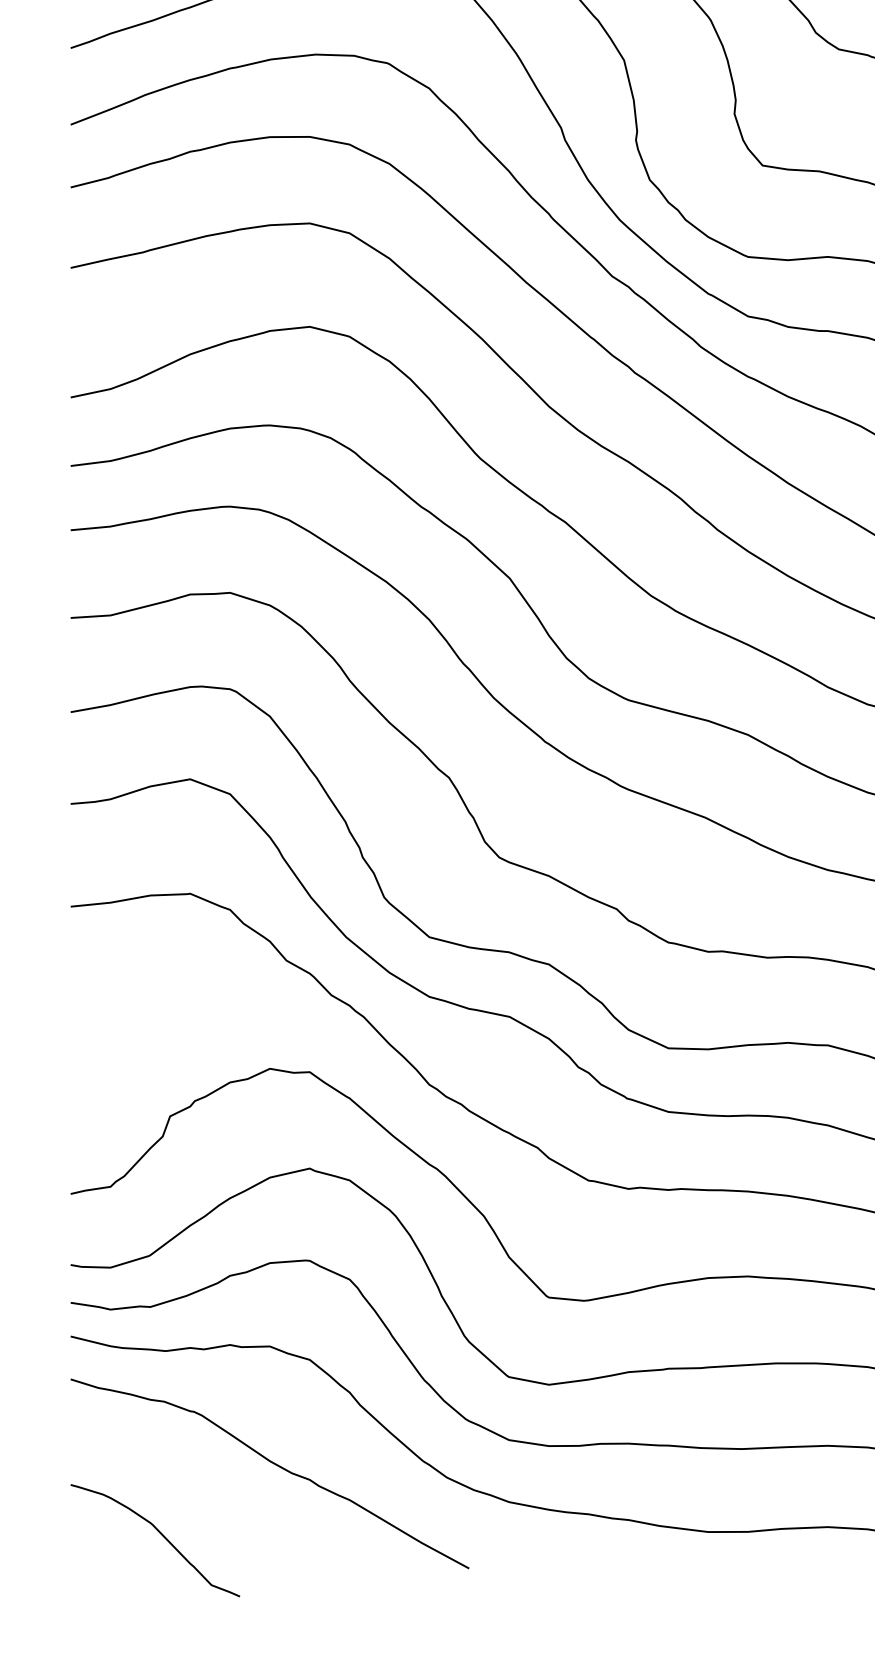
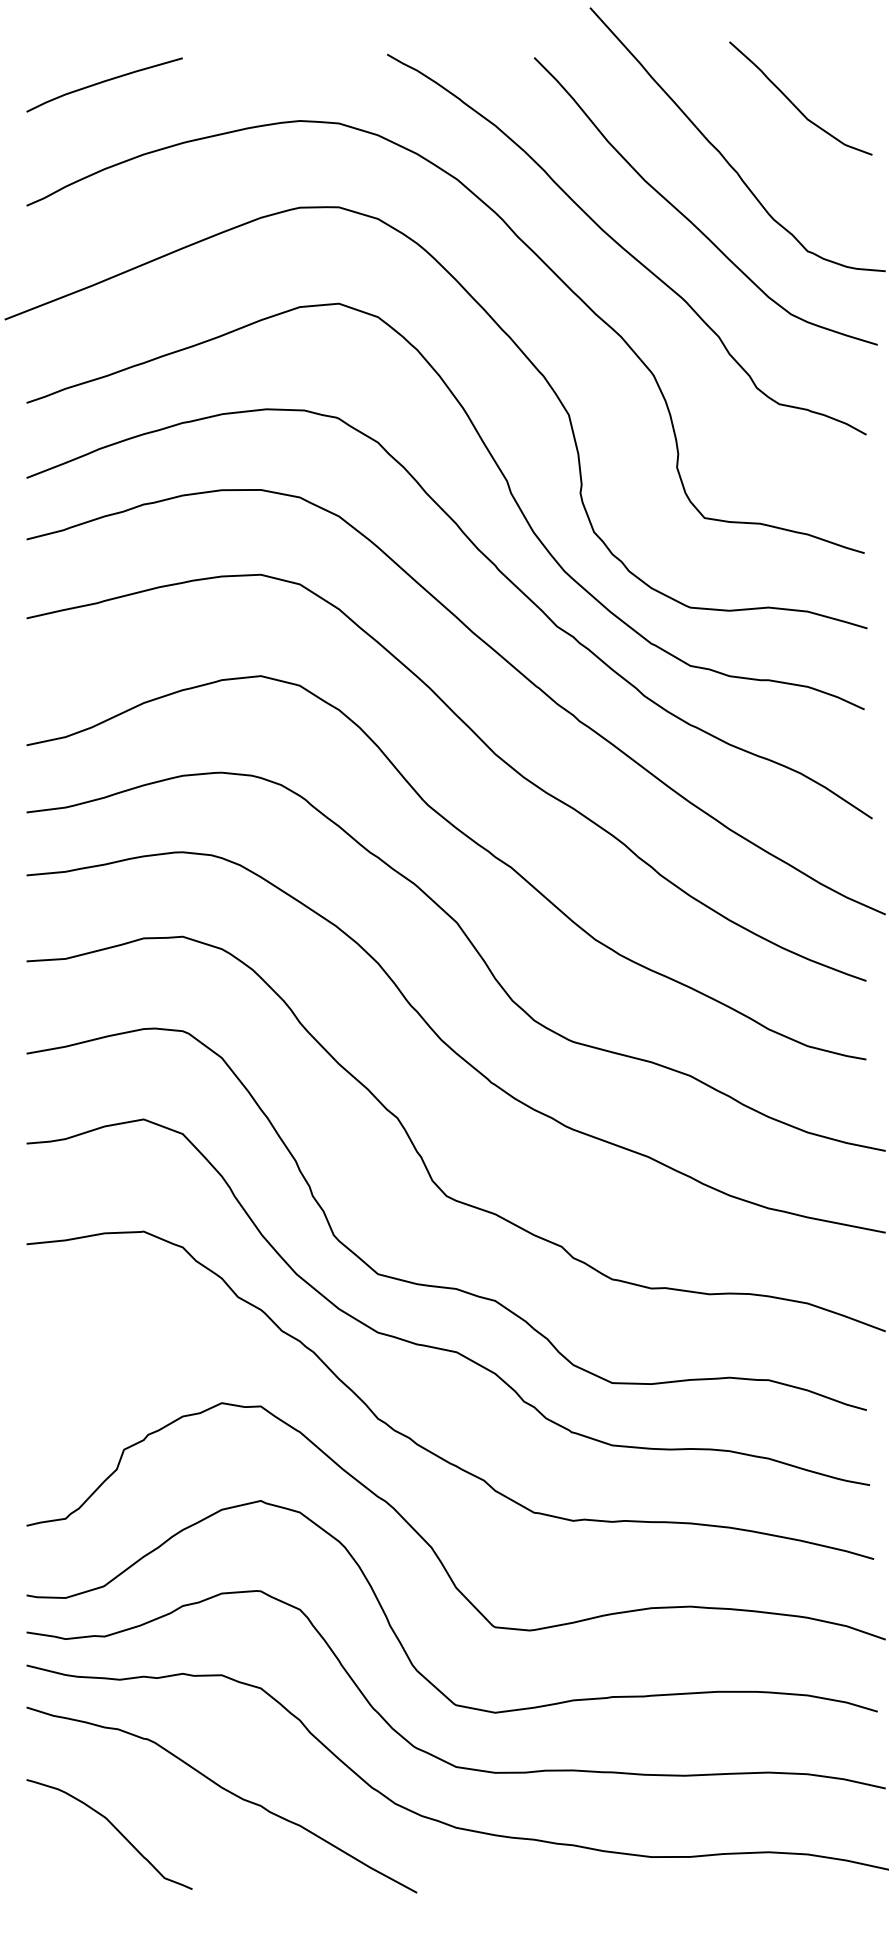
curve: (160, 1534) -> (114, 1828), moved

